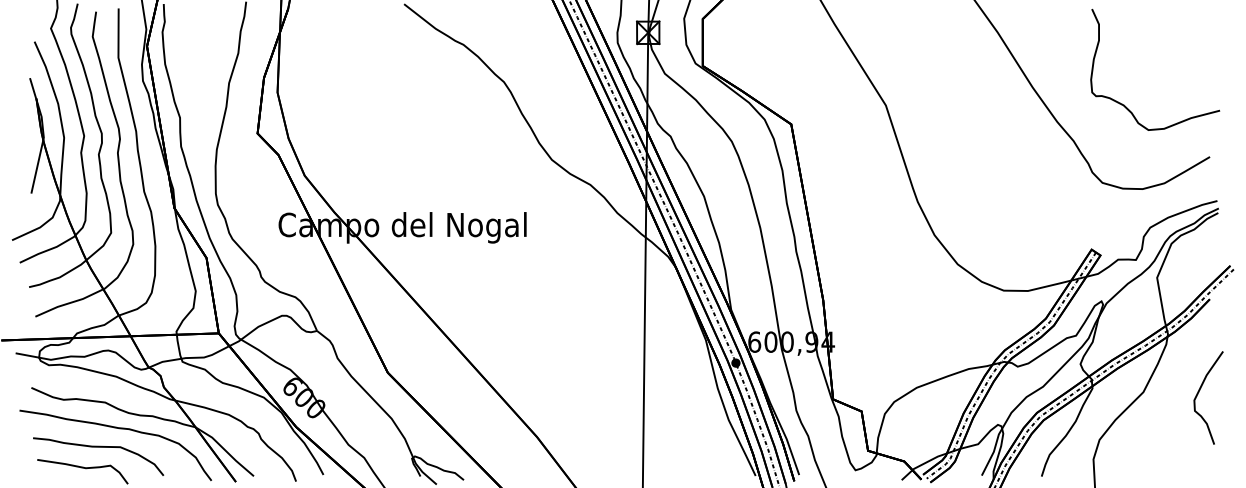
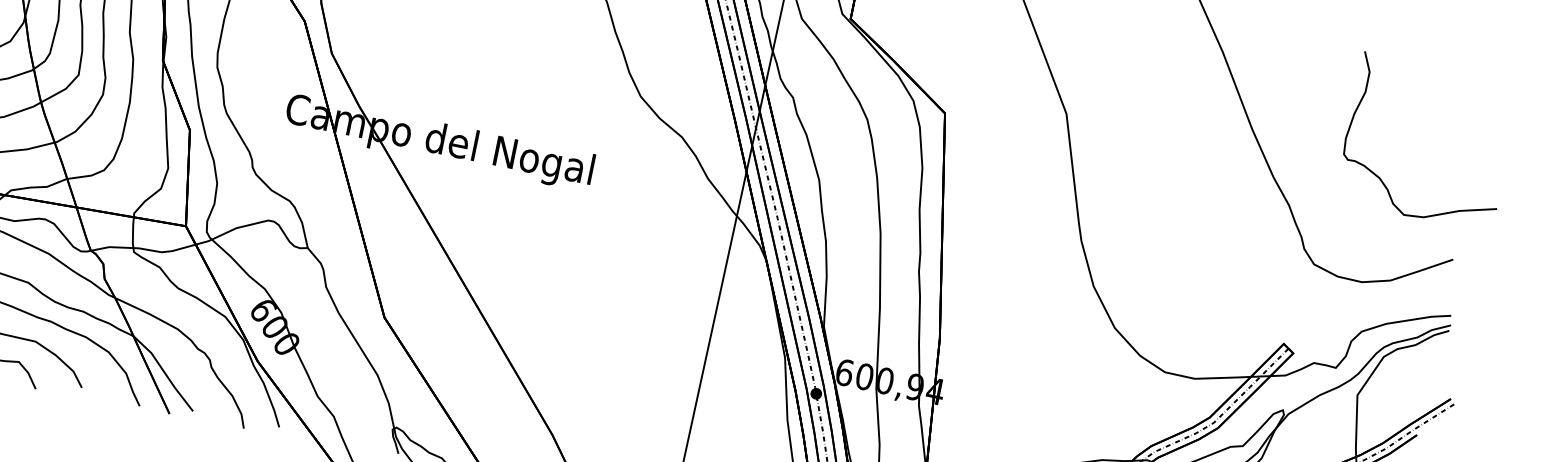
curve: (1124, 104) -> (1380, 177), moved

